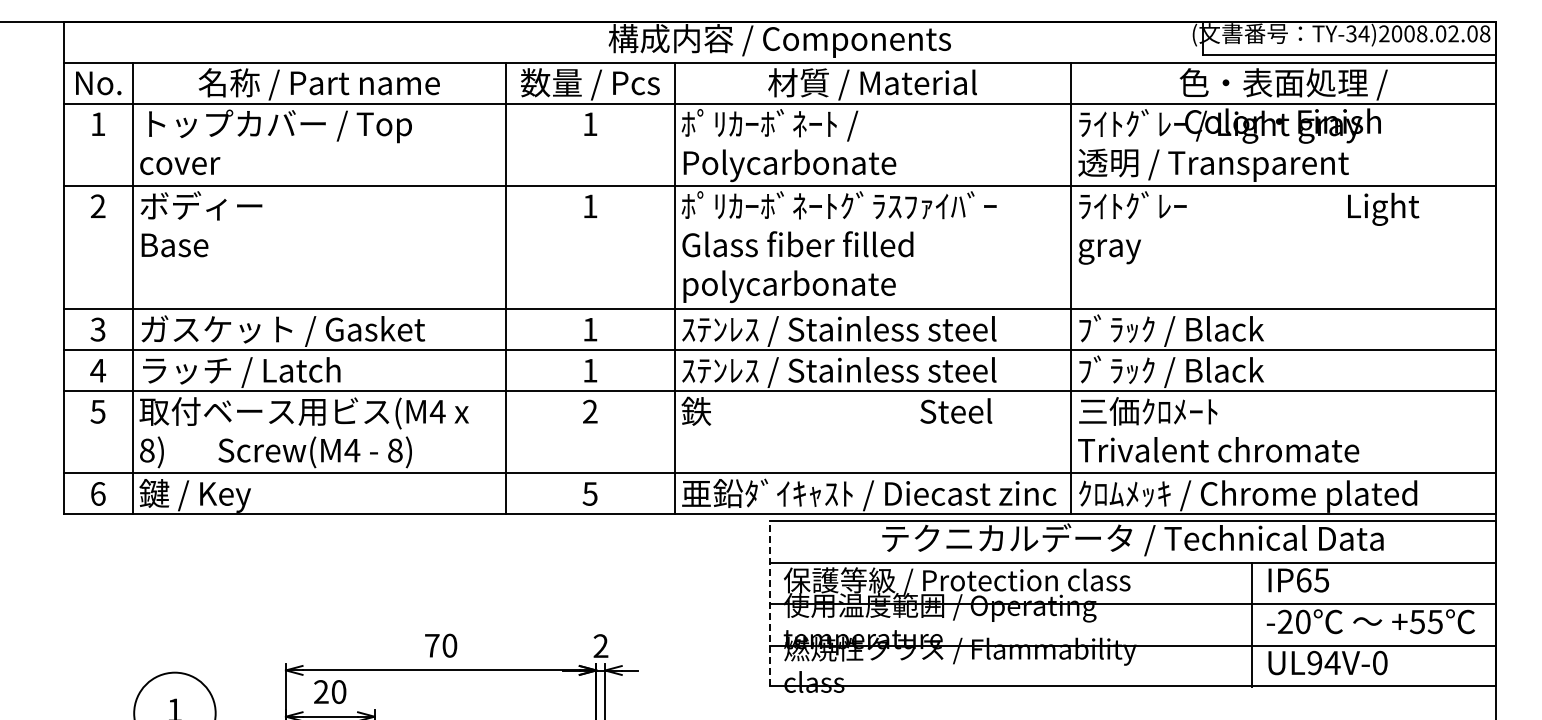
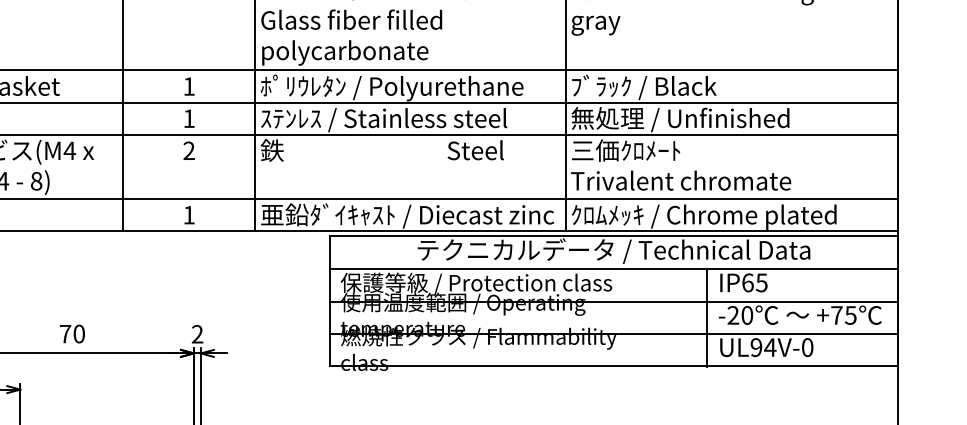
text: (849, 331) -> (392, 88), ｽﾃﾝﾚｽ / Stainless steel -> ﾎﾟﾘｳﾚﾀﾝ / Polyurethane
text: (1217, 371) -> (680, 119), ﾌﾞﾗｯｸ / Black -> 無処理 / Unfinished
text: (589, 493) -> (188, 214), 5 -> 1
line: (769, 603) -> (329, 300), dashed -> solid
text: (1417, 622) -> (836, 315), +55 -> +75

